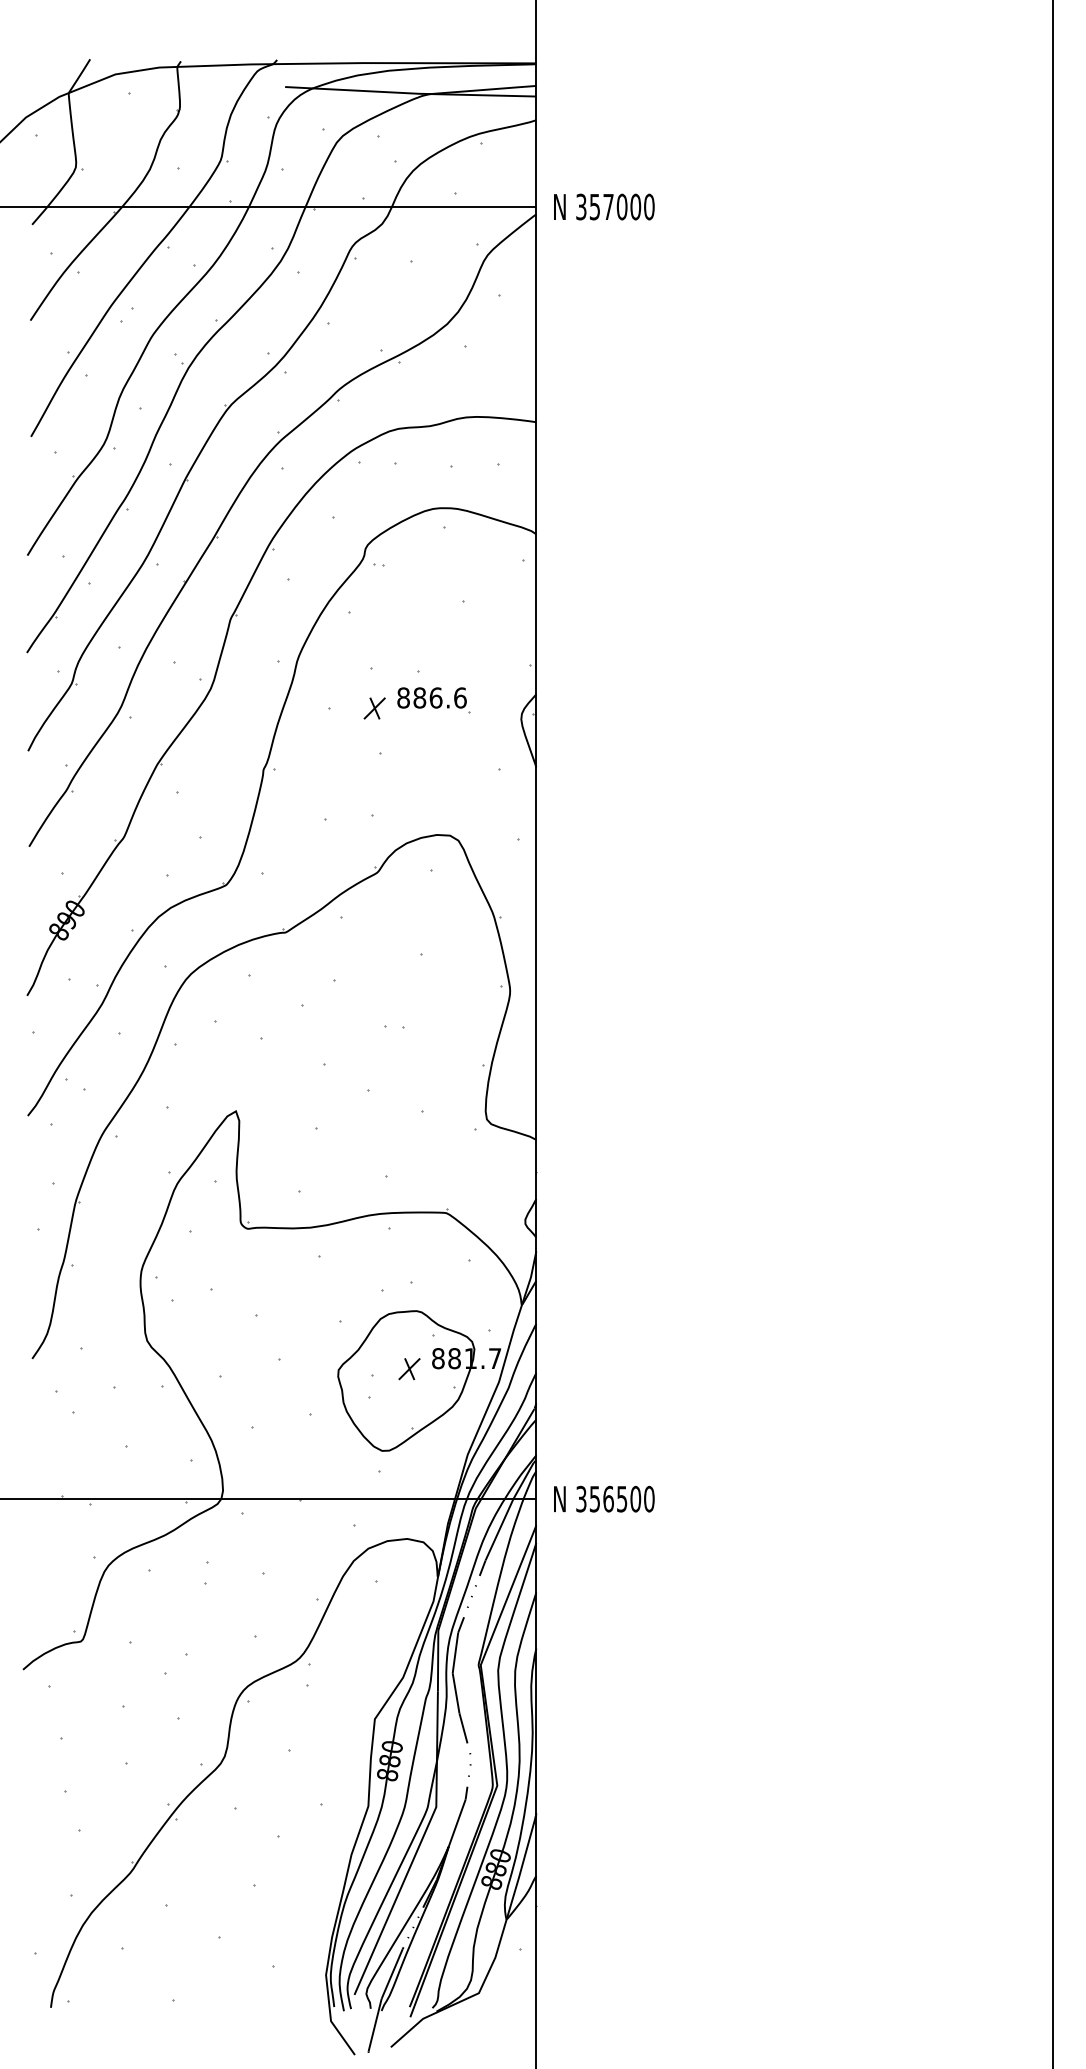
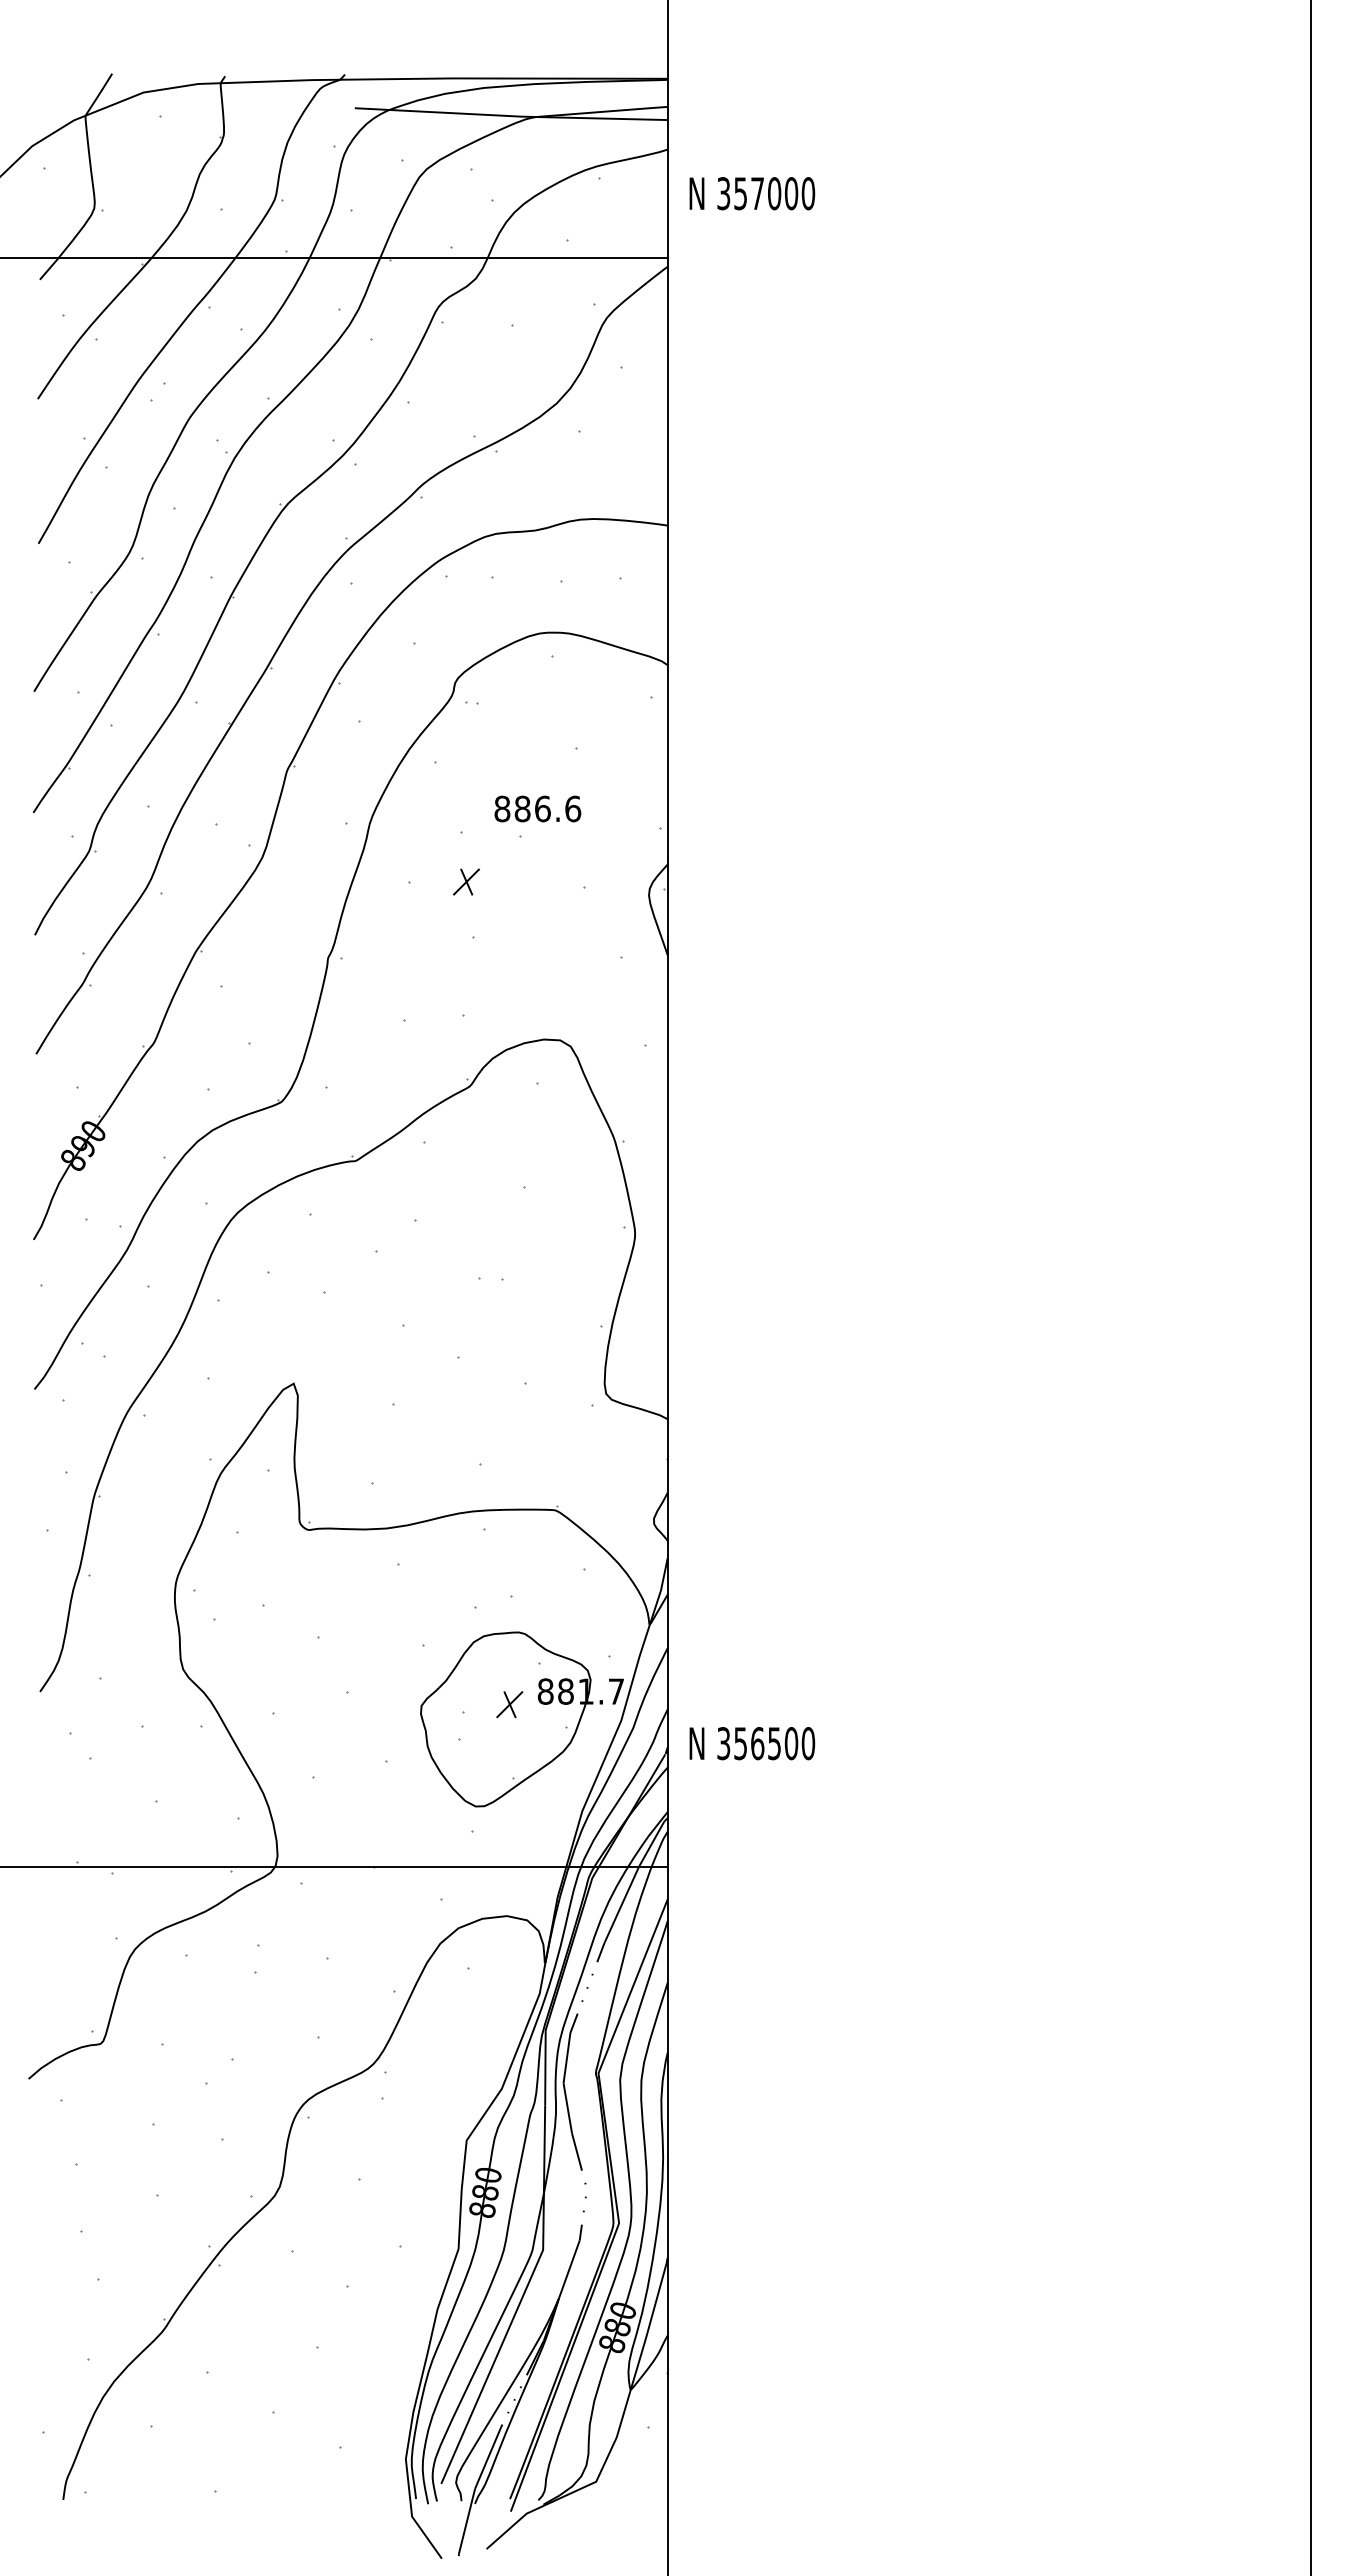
text: (604, 206) -> (752, 193), moved
text: (431, 697) -> (537, 808), moved
text: (604, 1499) -> (752, 1743), moved

